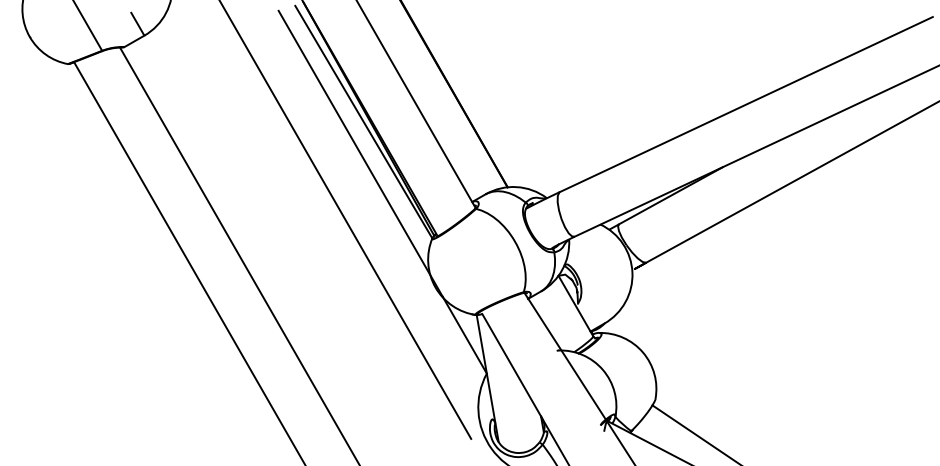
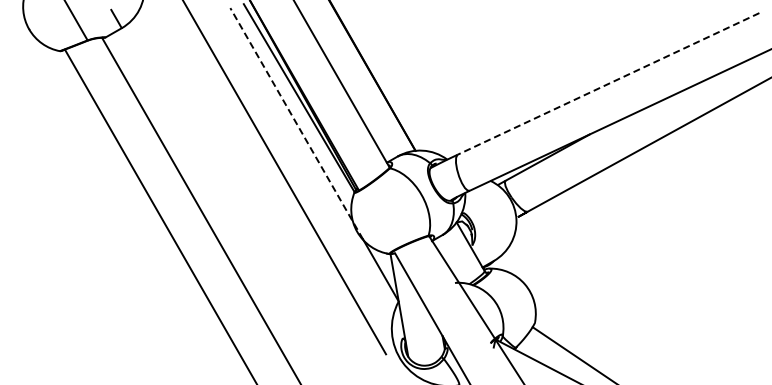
line: (746, 104) -> (608, 83), solid -> dashed
line: (360, 153) -> (296, 123), solid -> dashed

